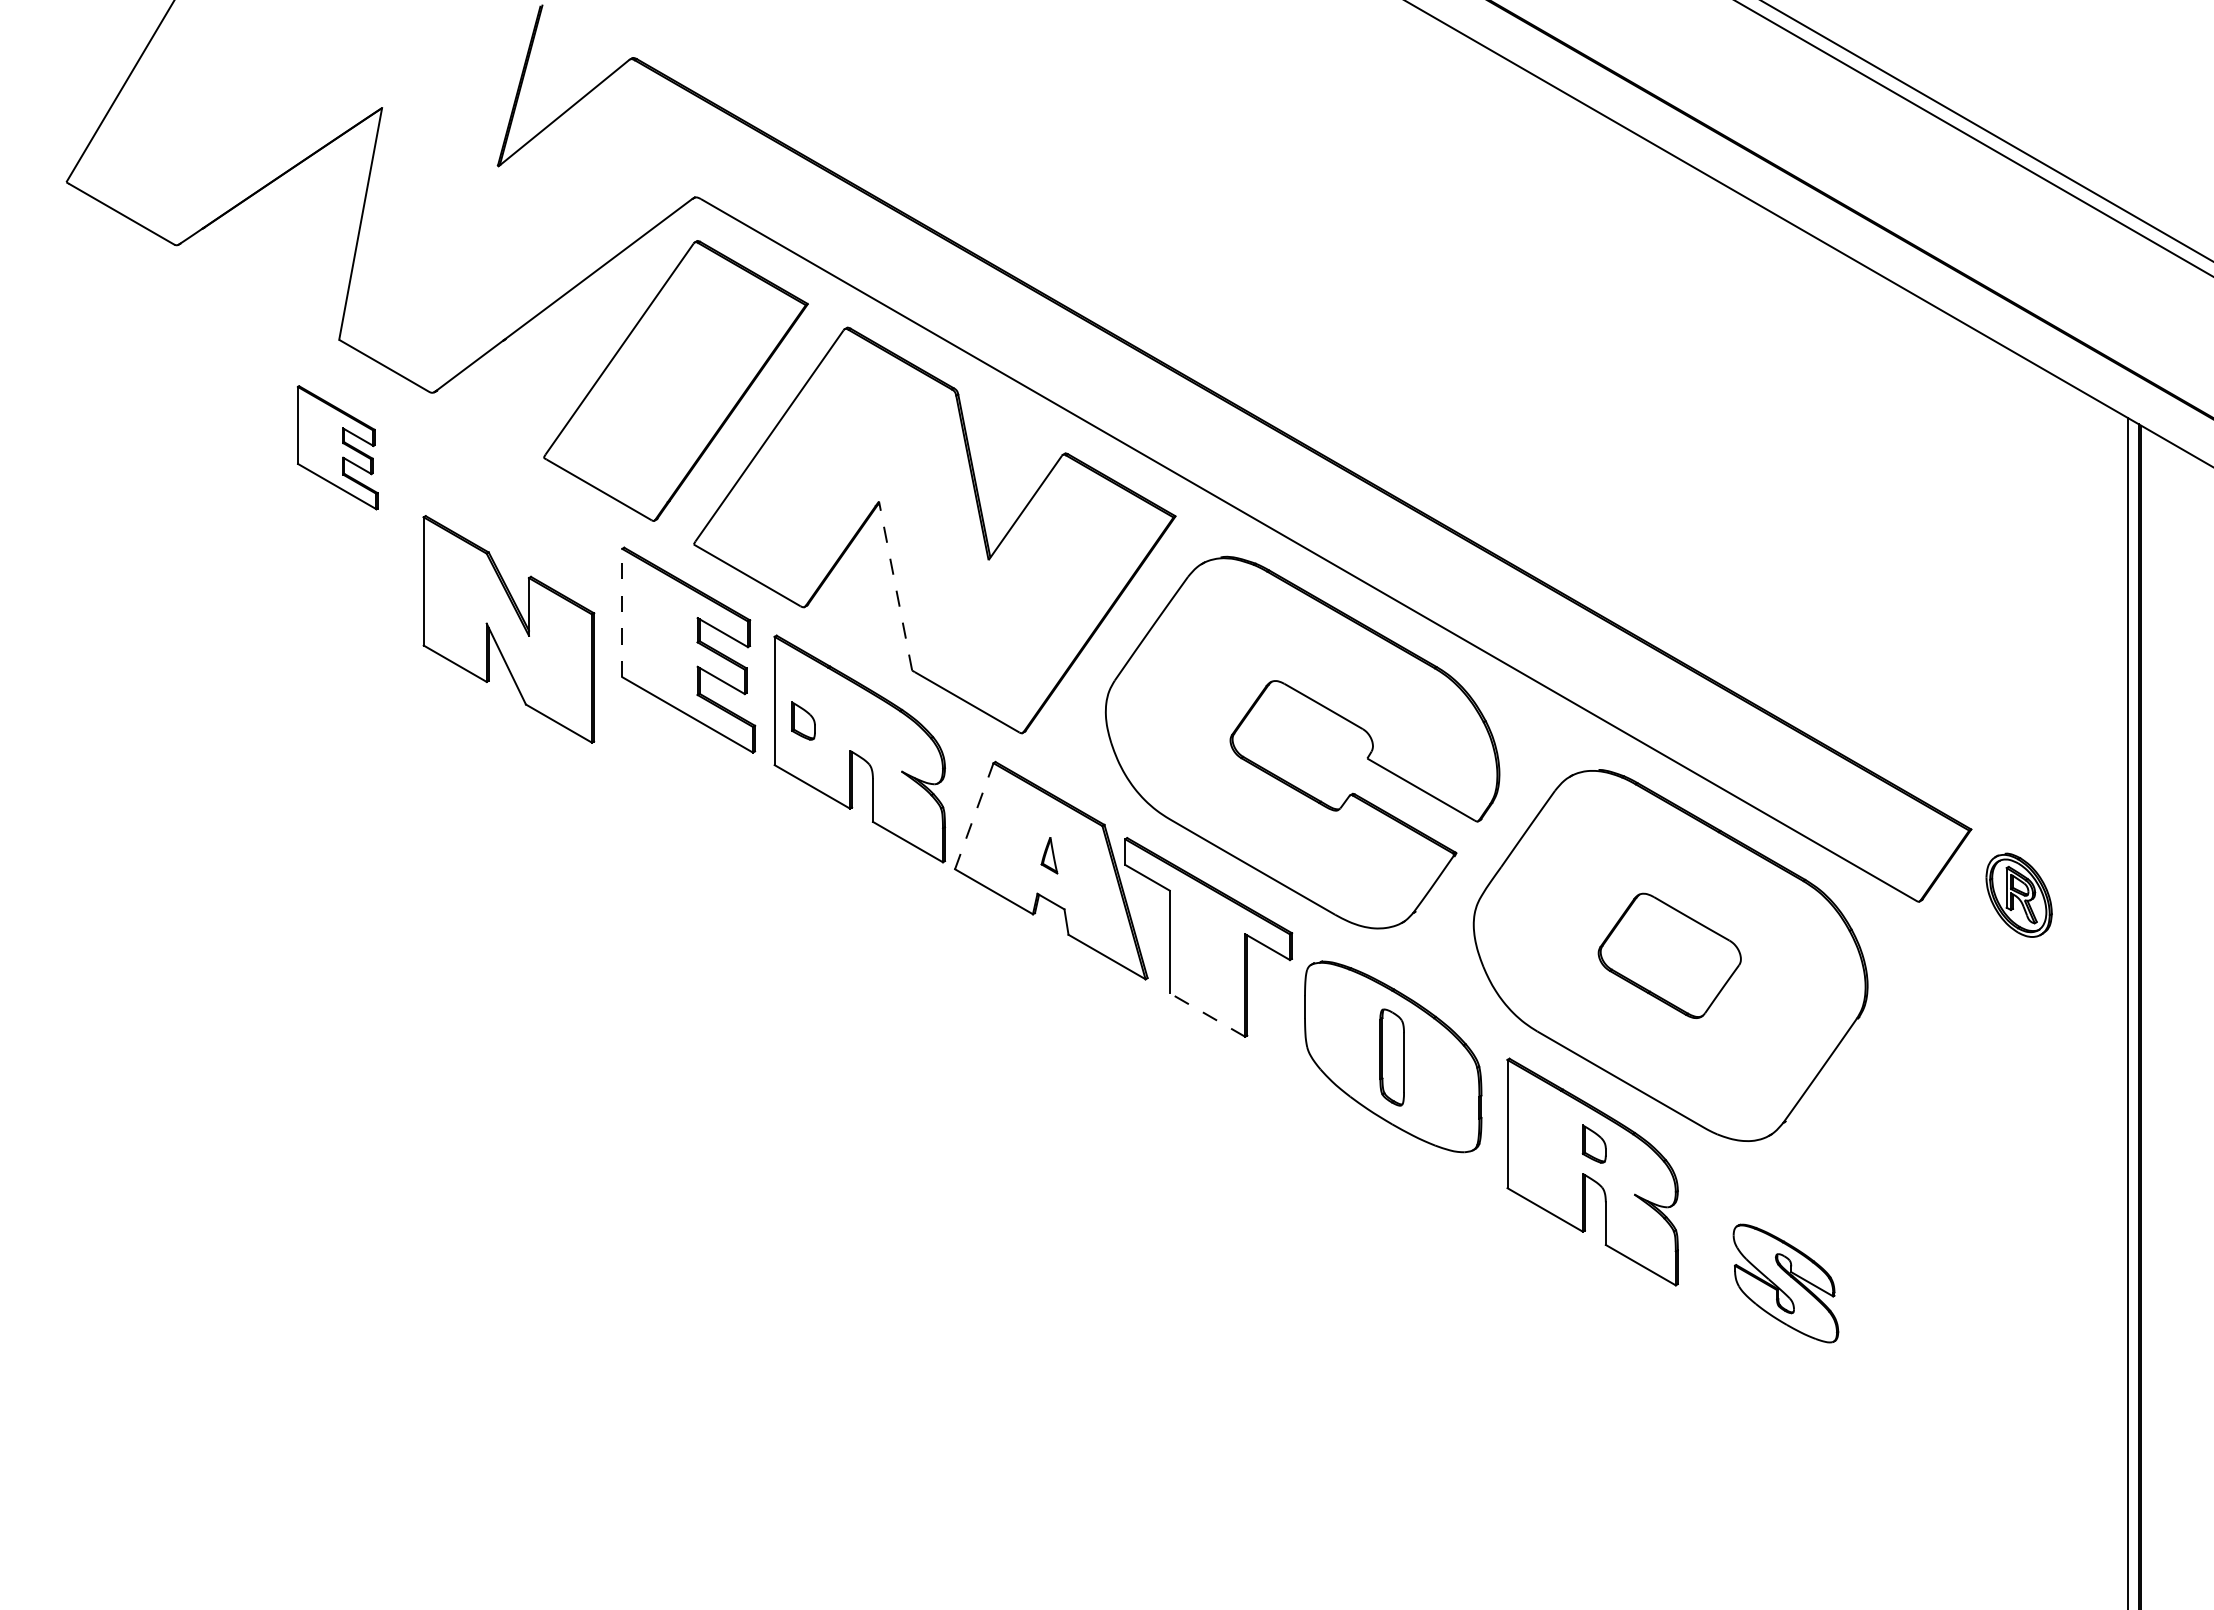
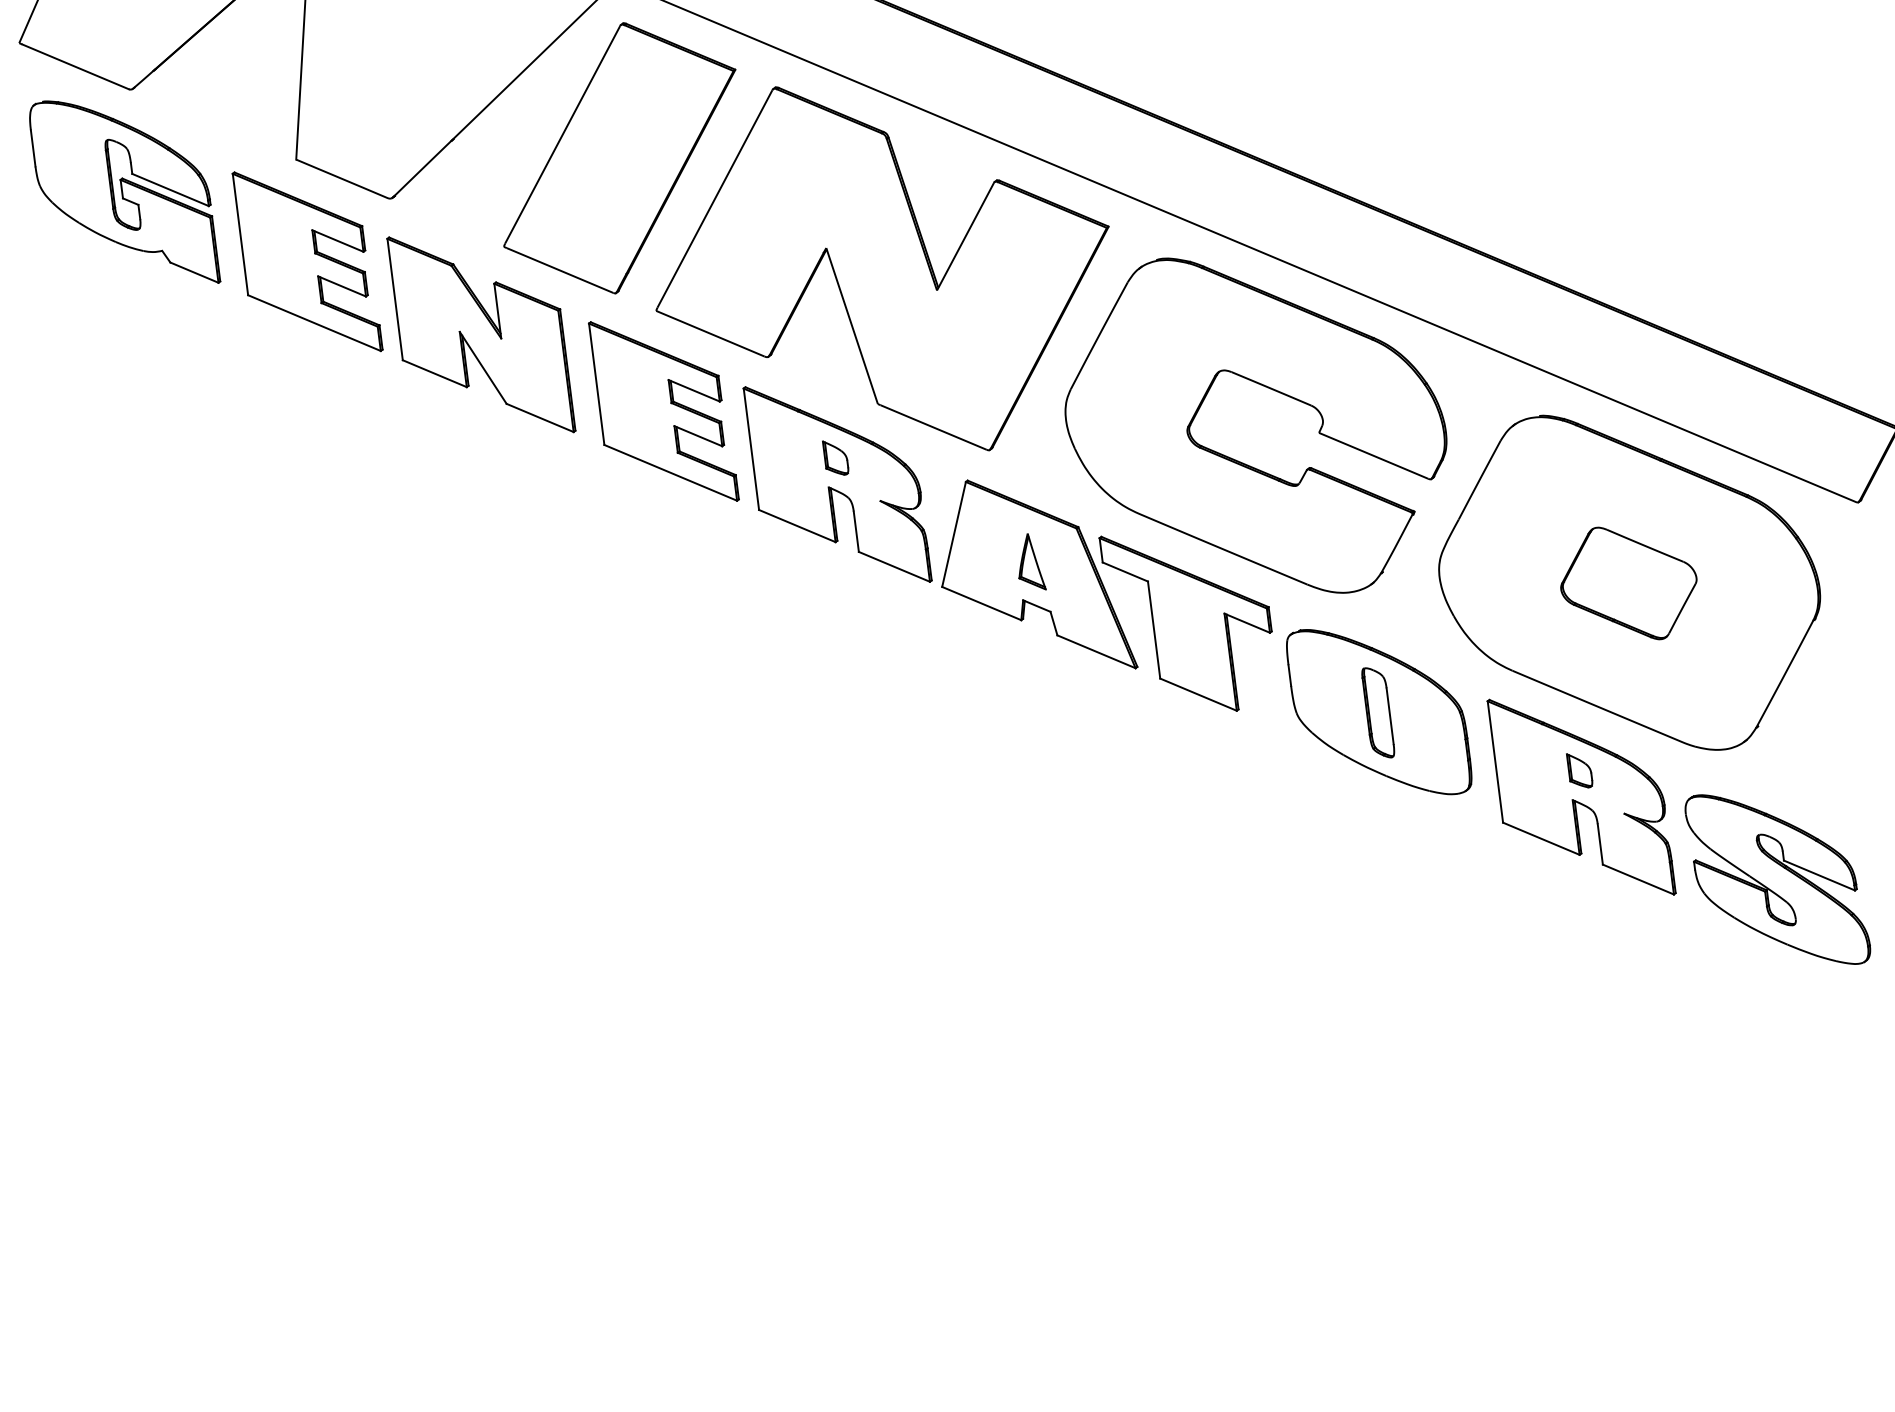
part: (155, 351) -> (123, 192), added
part: (337, 447) -> (307, 261), size x1.67
line: (895, 585) -> (851, 325), dashed -> solid
line: (622, 612) -> (596, 383), dashed -> solid
part: (508, 629) -> (481, 334), moved
part: (803, 720) -> (835, 457), moved
line: (974, 815) -> (954, 533), dashed -> solid
part: (1049, 855) -> (1029, 562), size x1.67
line: (1207, 1015) -> (1198, 695), dashed -> solid
part: (1785, 1283) -> (1777, 879), size x1.67

